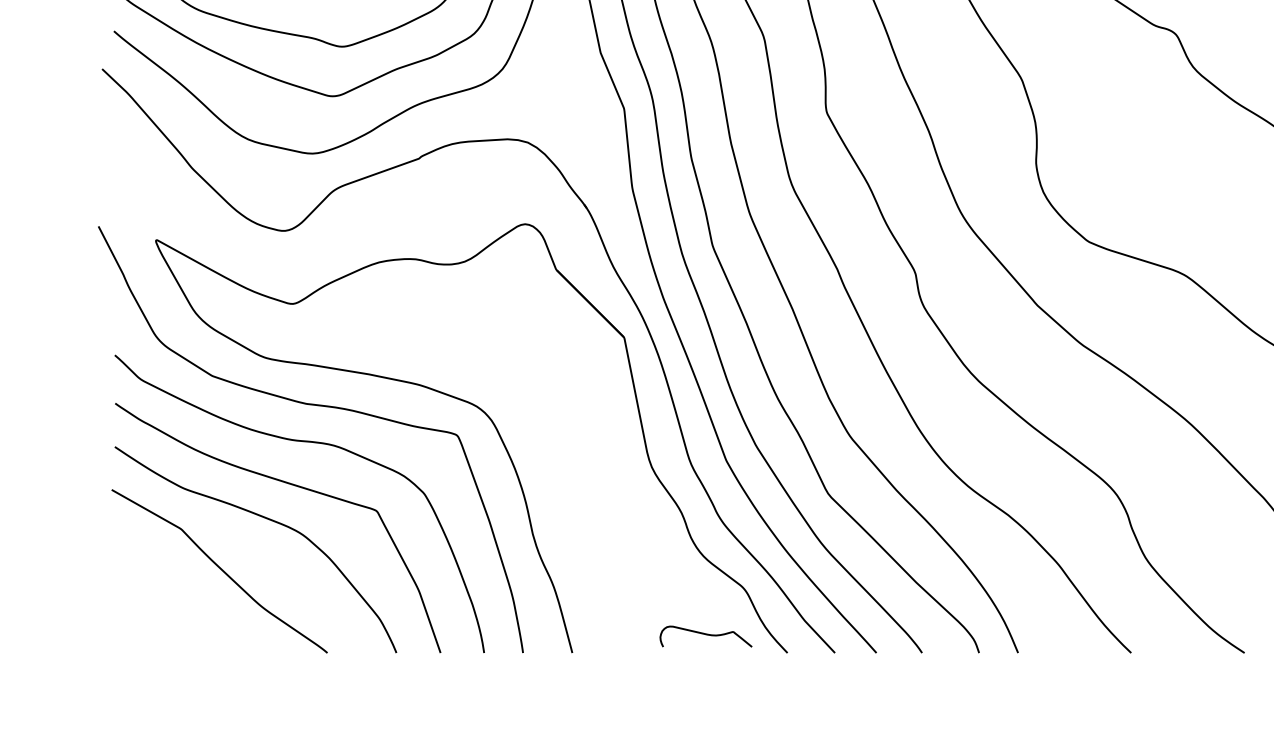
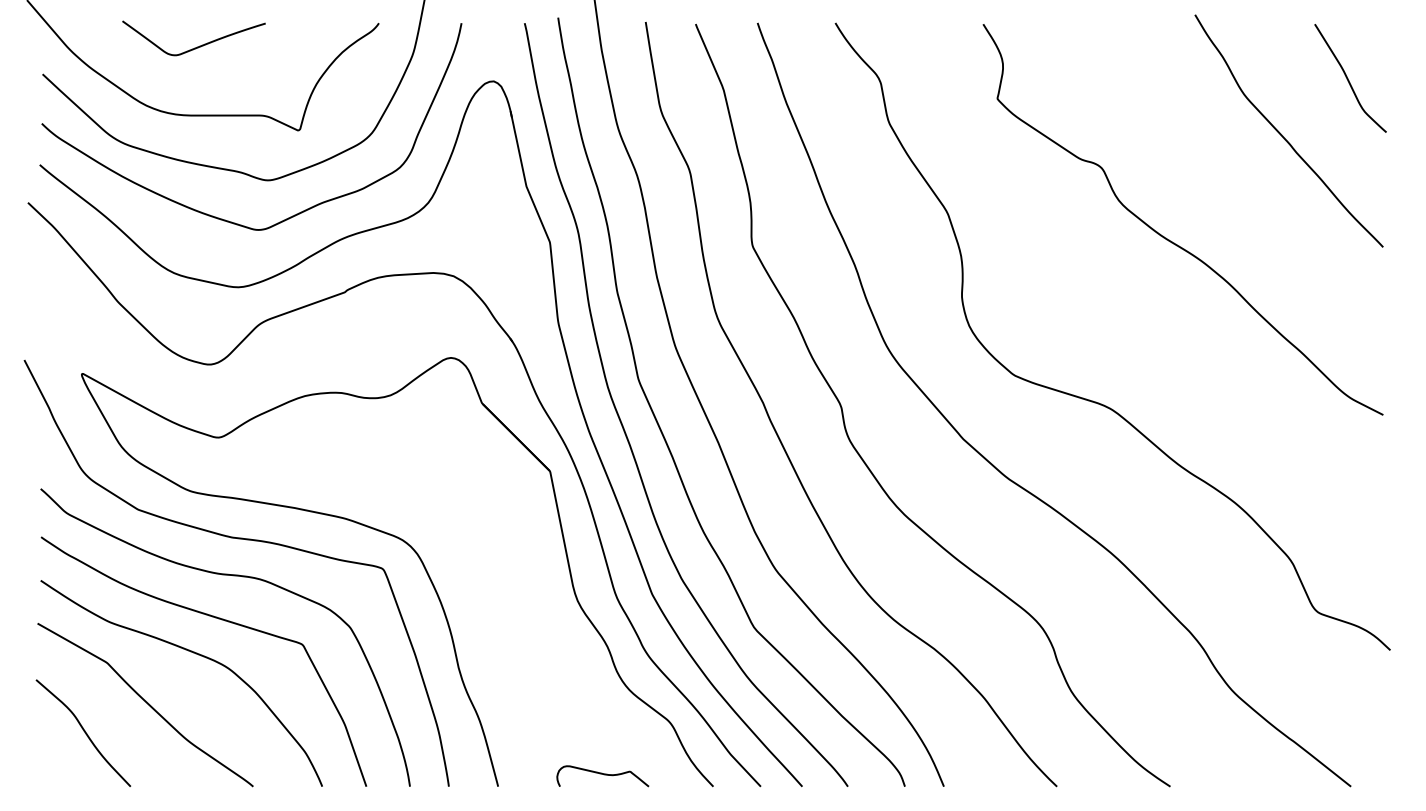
curve: (157, 597) -> (83, 731), added
curve: (705, 634) -> (602, 774), moved

